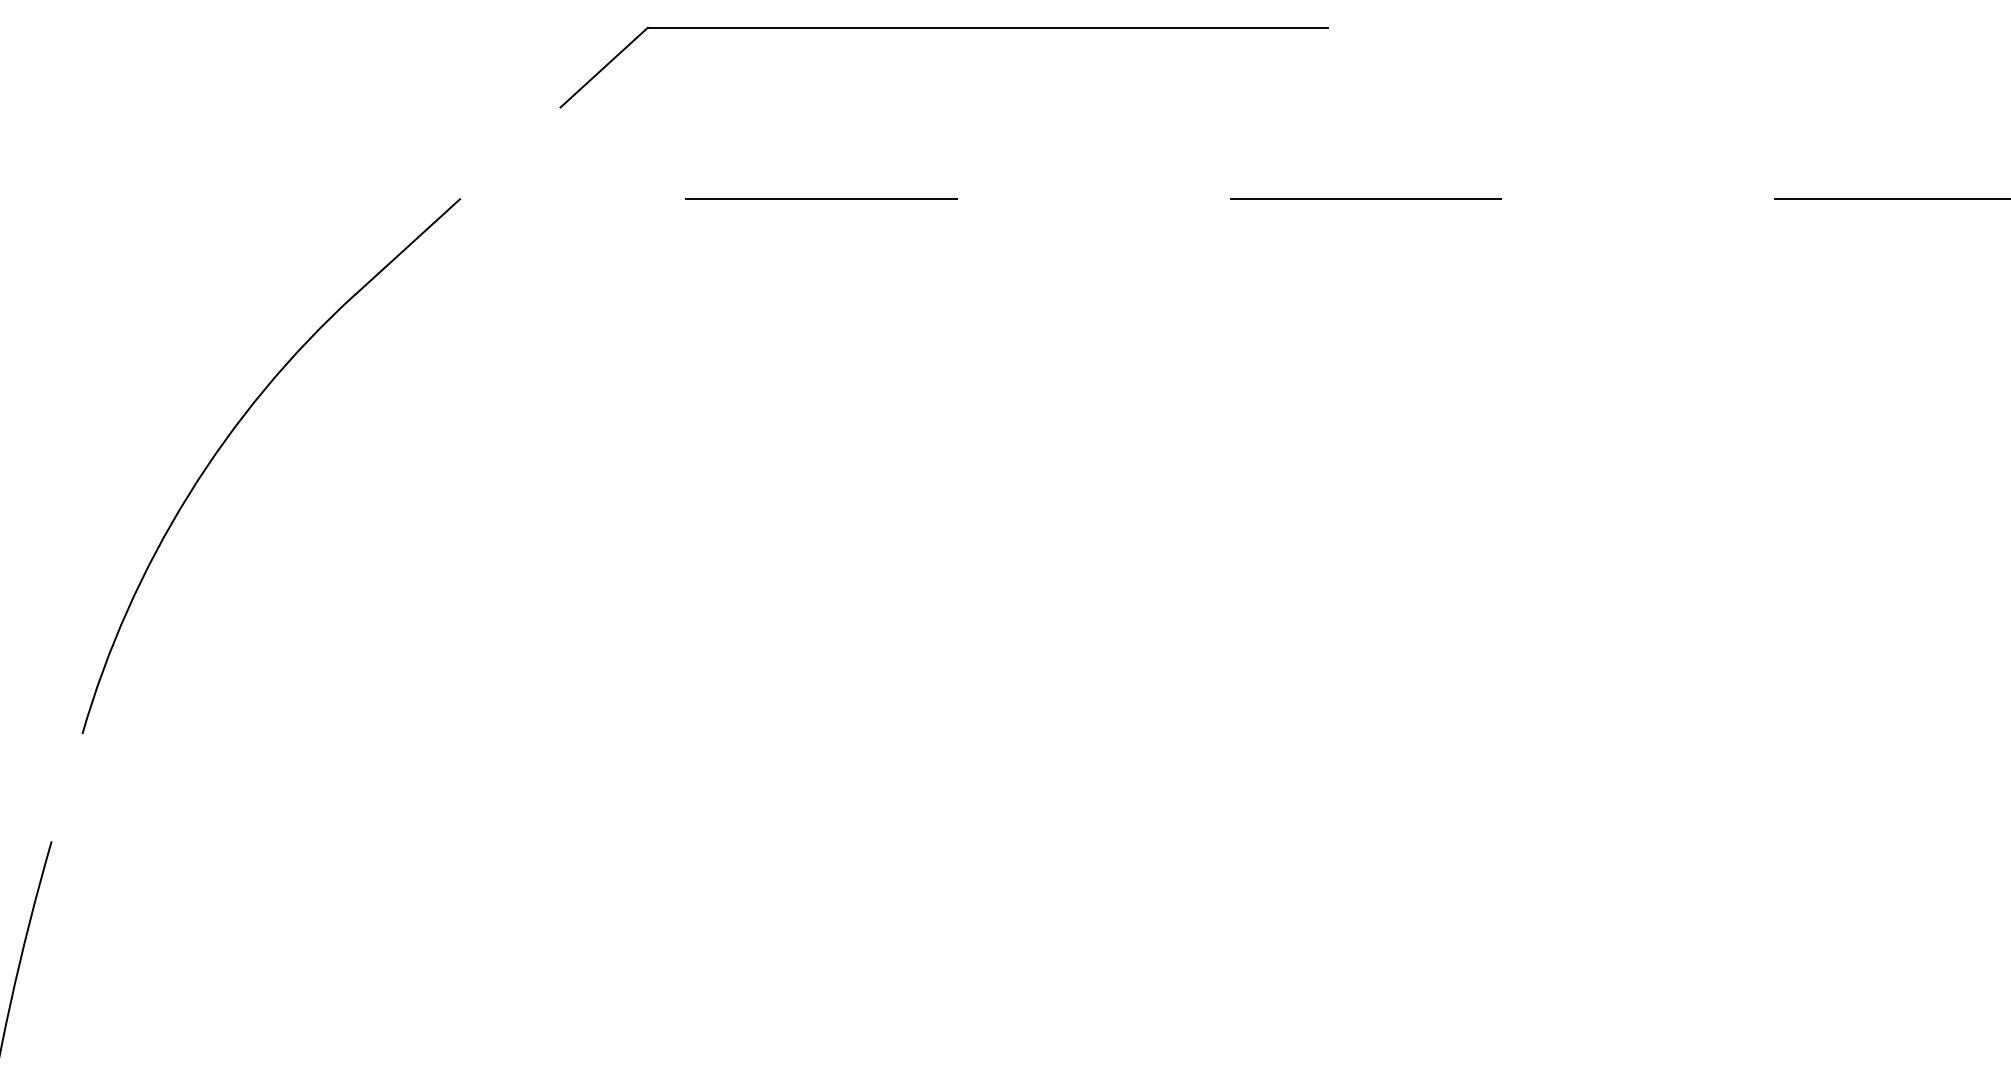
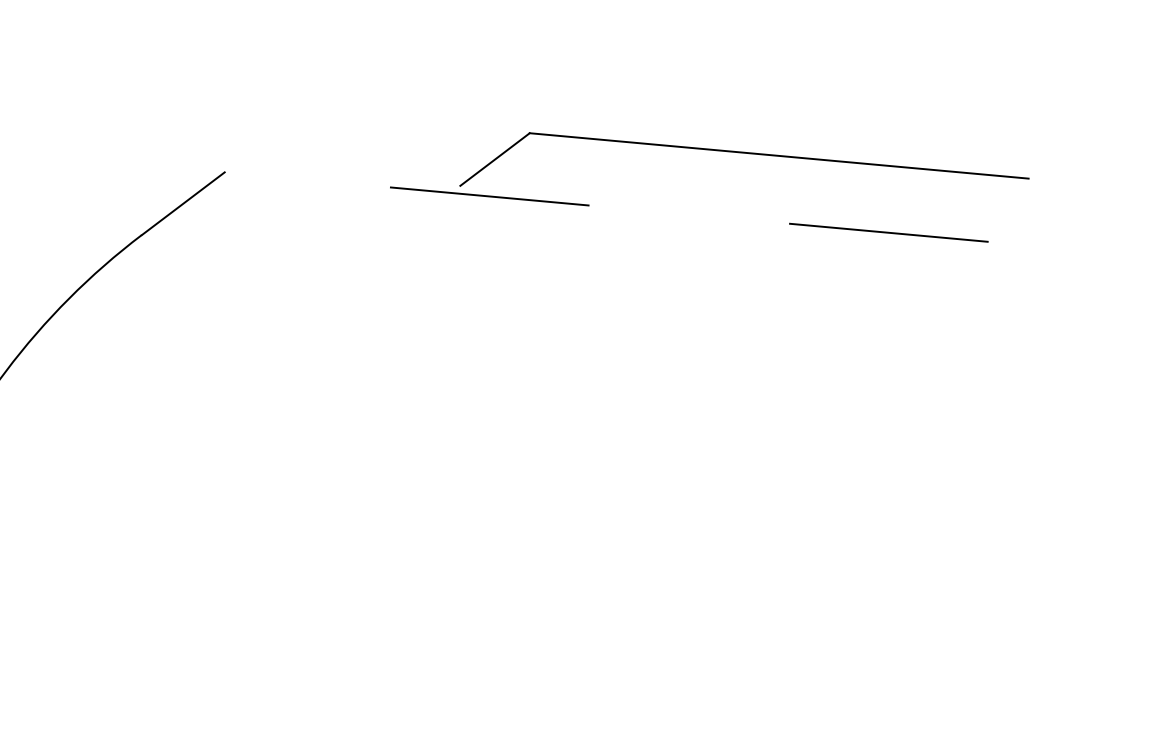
part: (943, 28) -> (746, 153), moved

